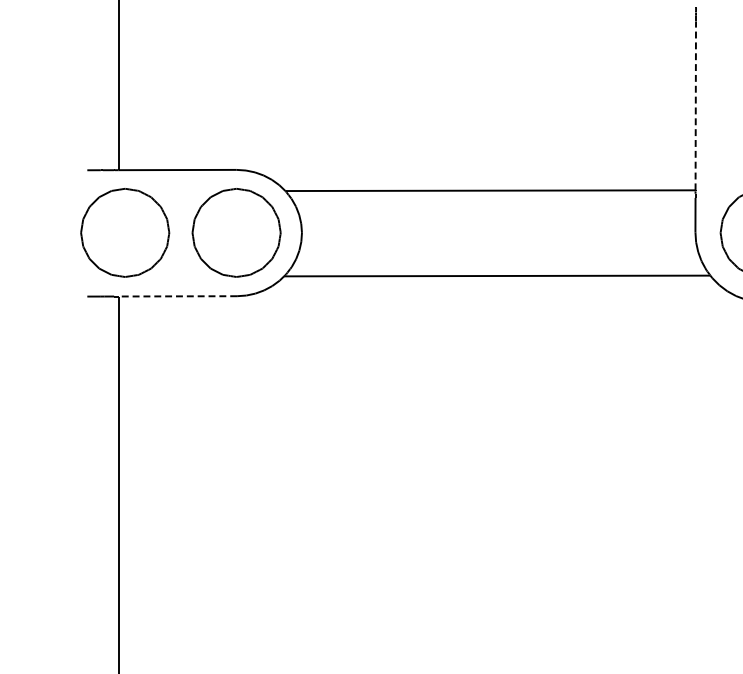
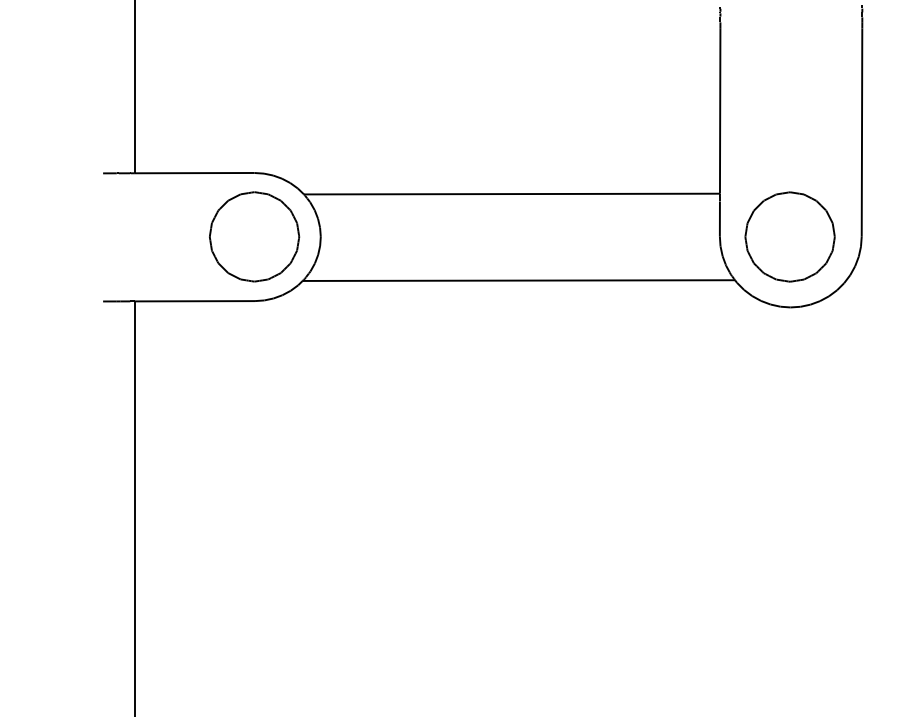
line: (696, 108) -> (720, 110), dashed -> solid
part: (125, 232) -> (141, 236), removed
line: (177, 296) -> (194, 301), dashed -> solid

